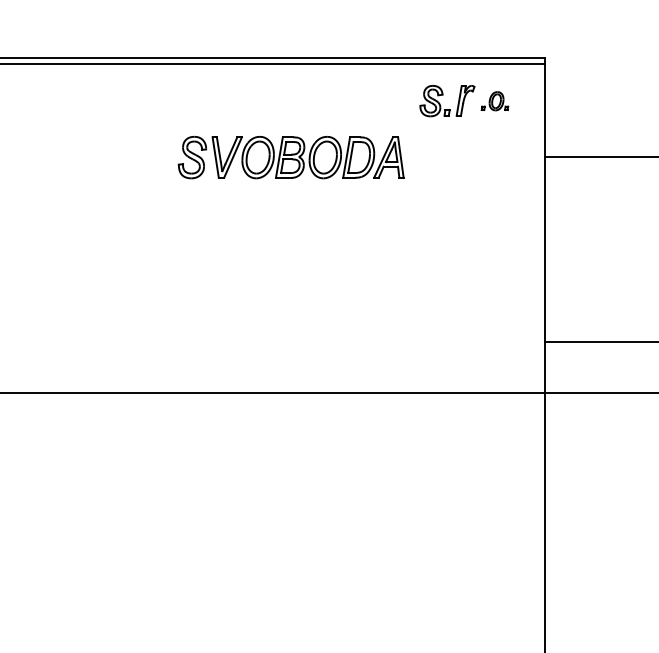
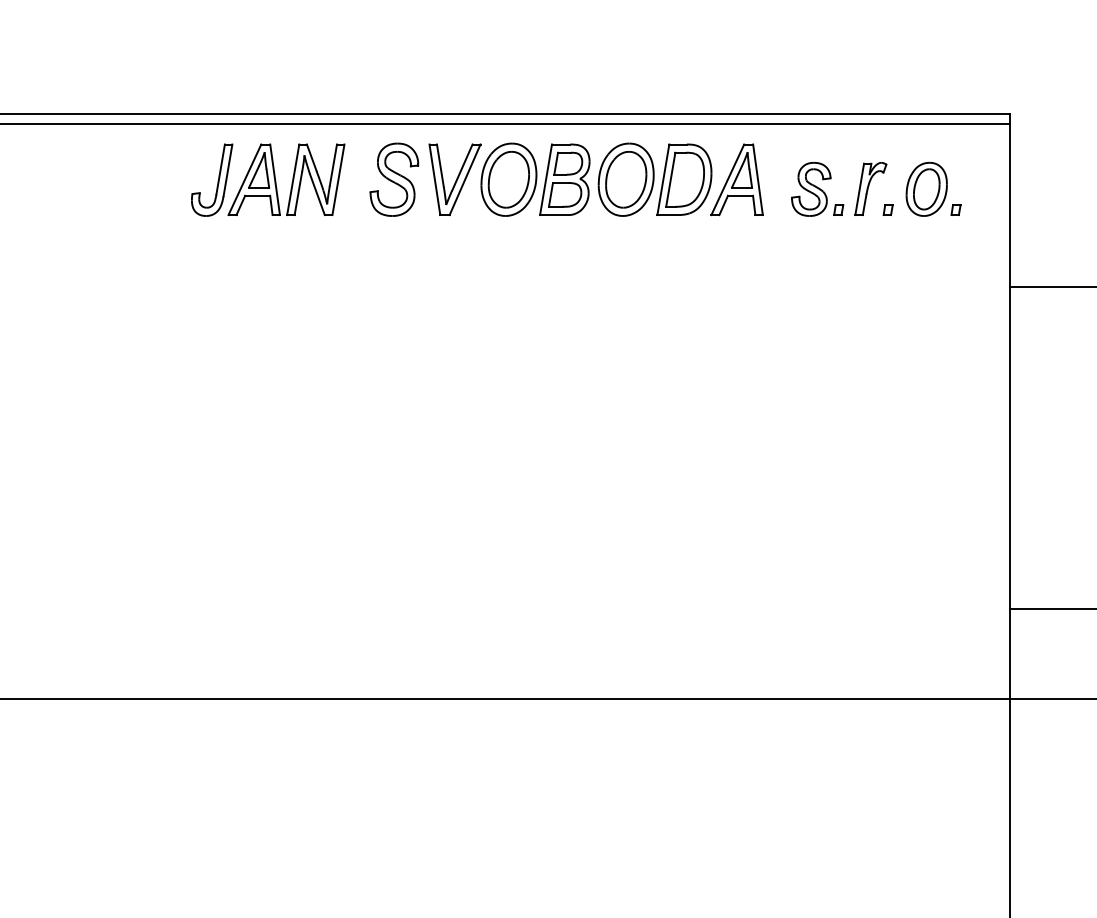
part: (119, 95) -> (267, 179), added
part: (494, 101) -> (921, 190), size x1.67
part: (290, 157) -> (565, 179), moved

